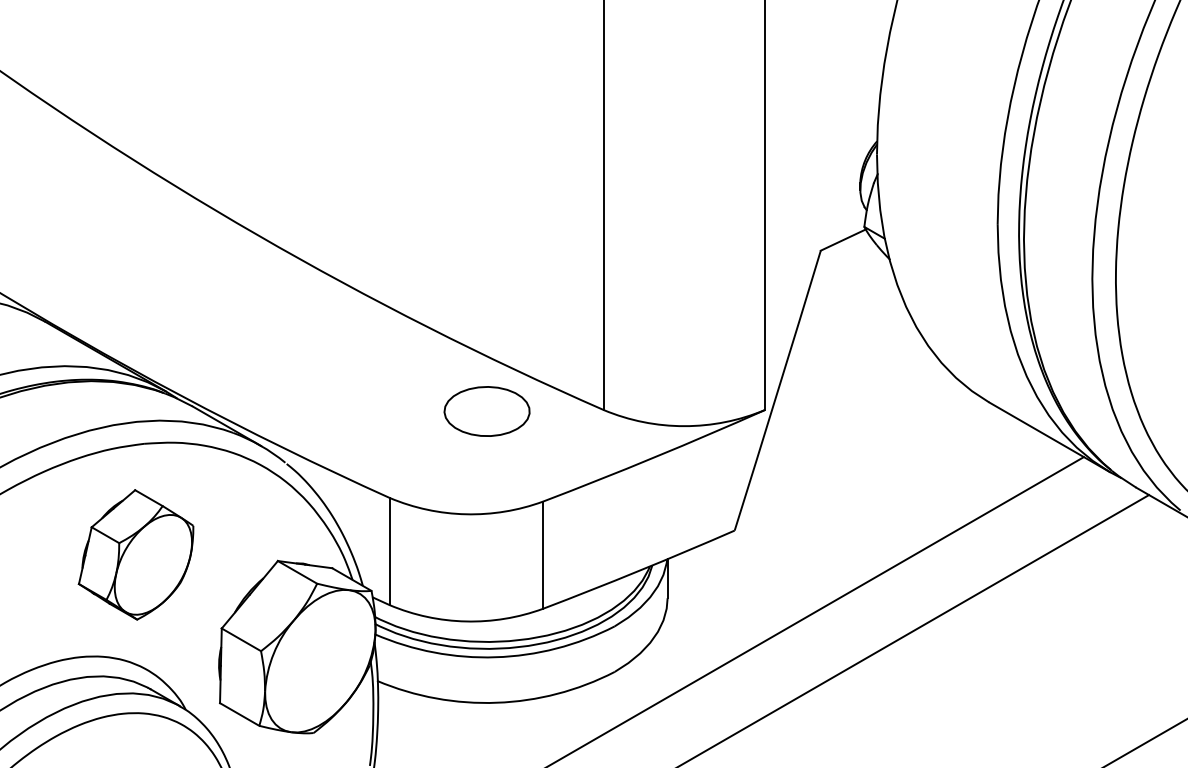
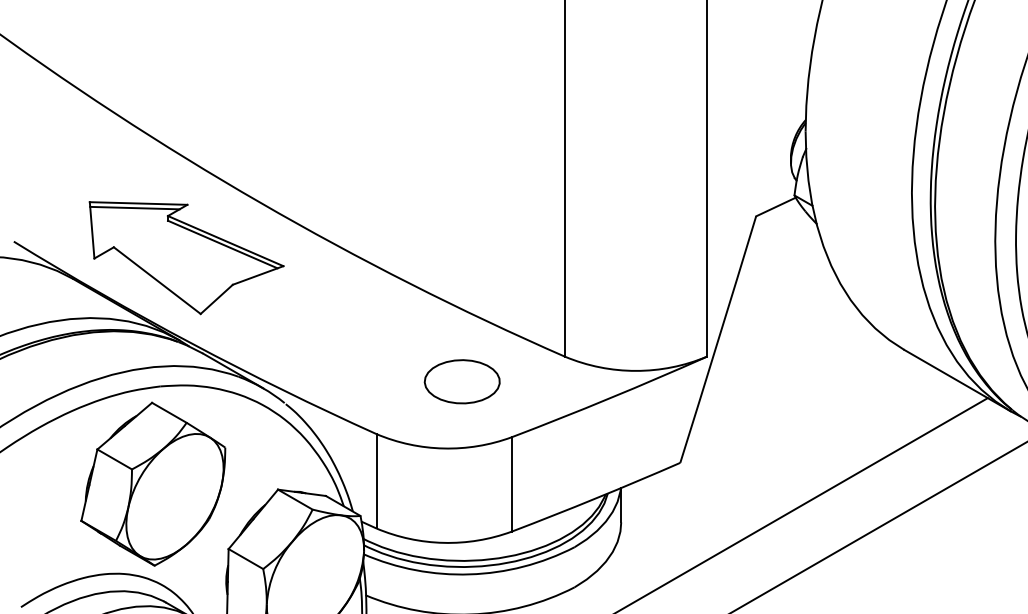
part: (174, 297) -> (187, 257), added
part: (486, 411) -> (461, 381), moved
part: (135, 554) -> (152, 483), size x1.43

